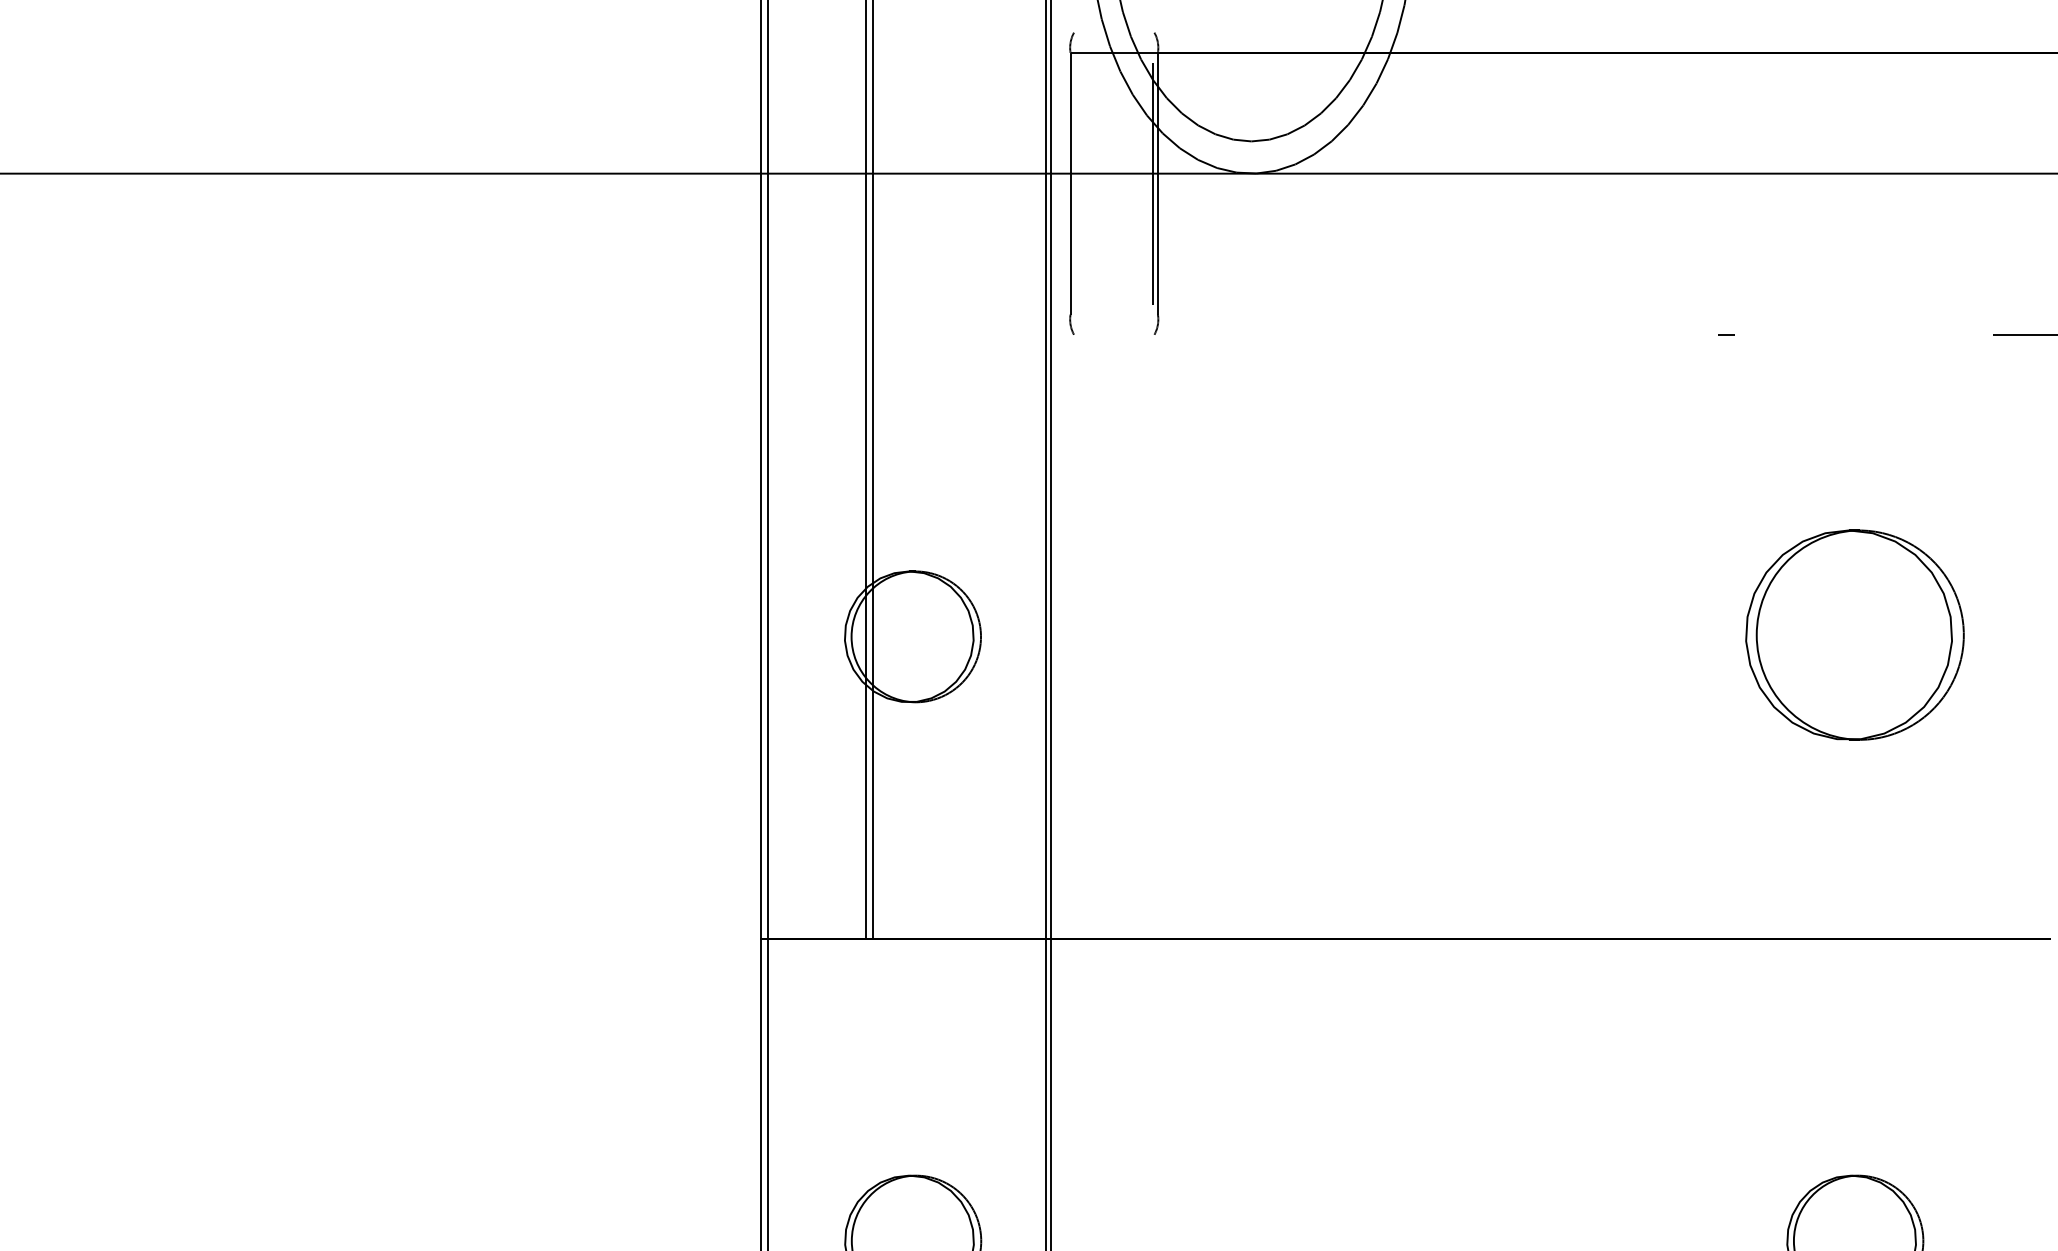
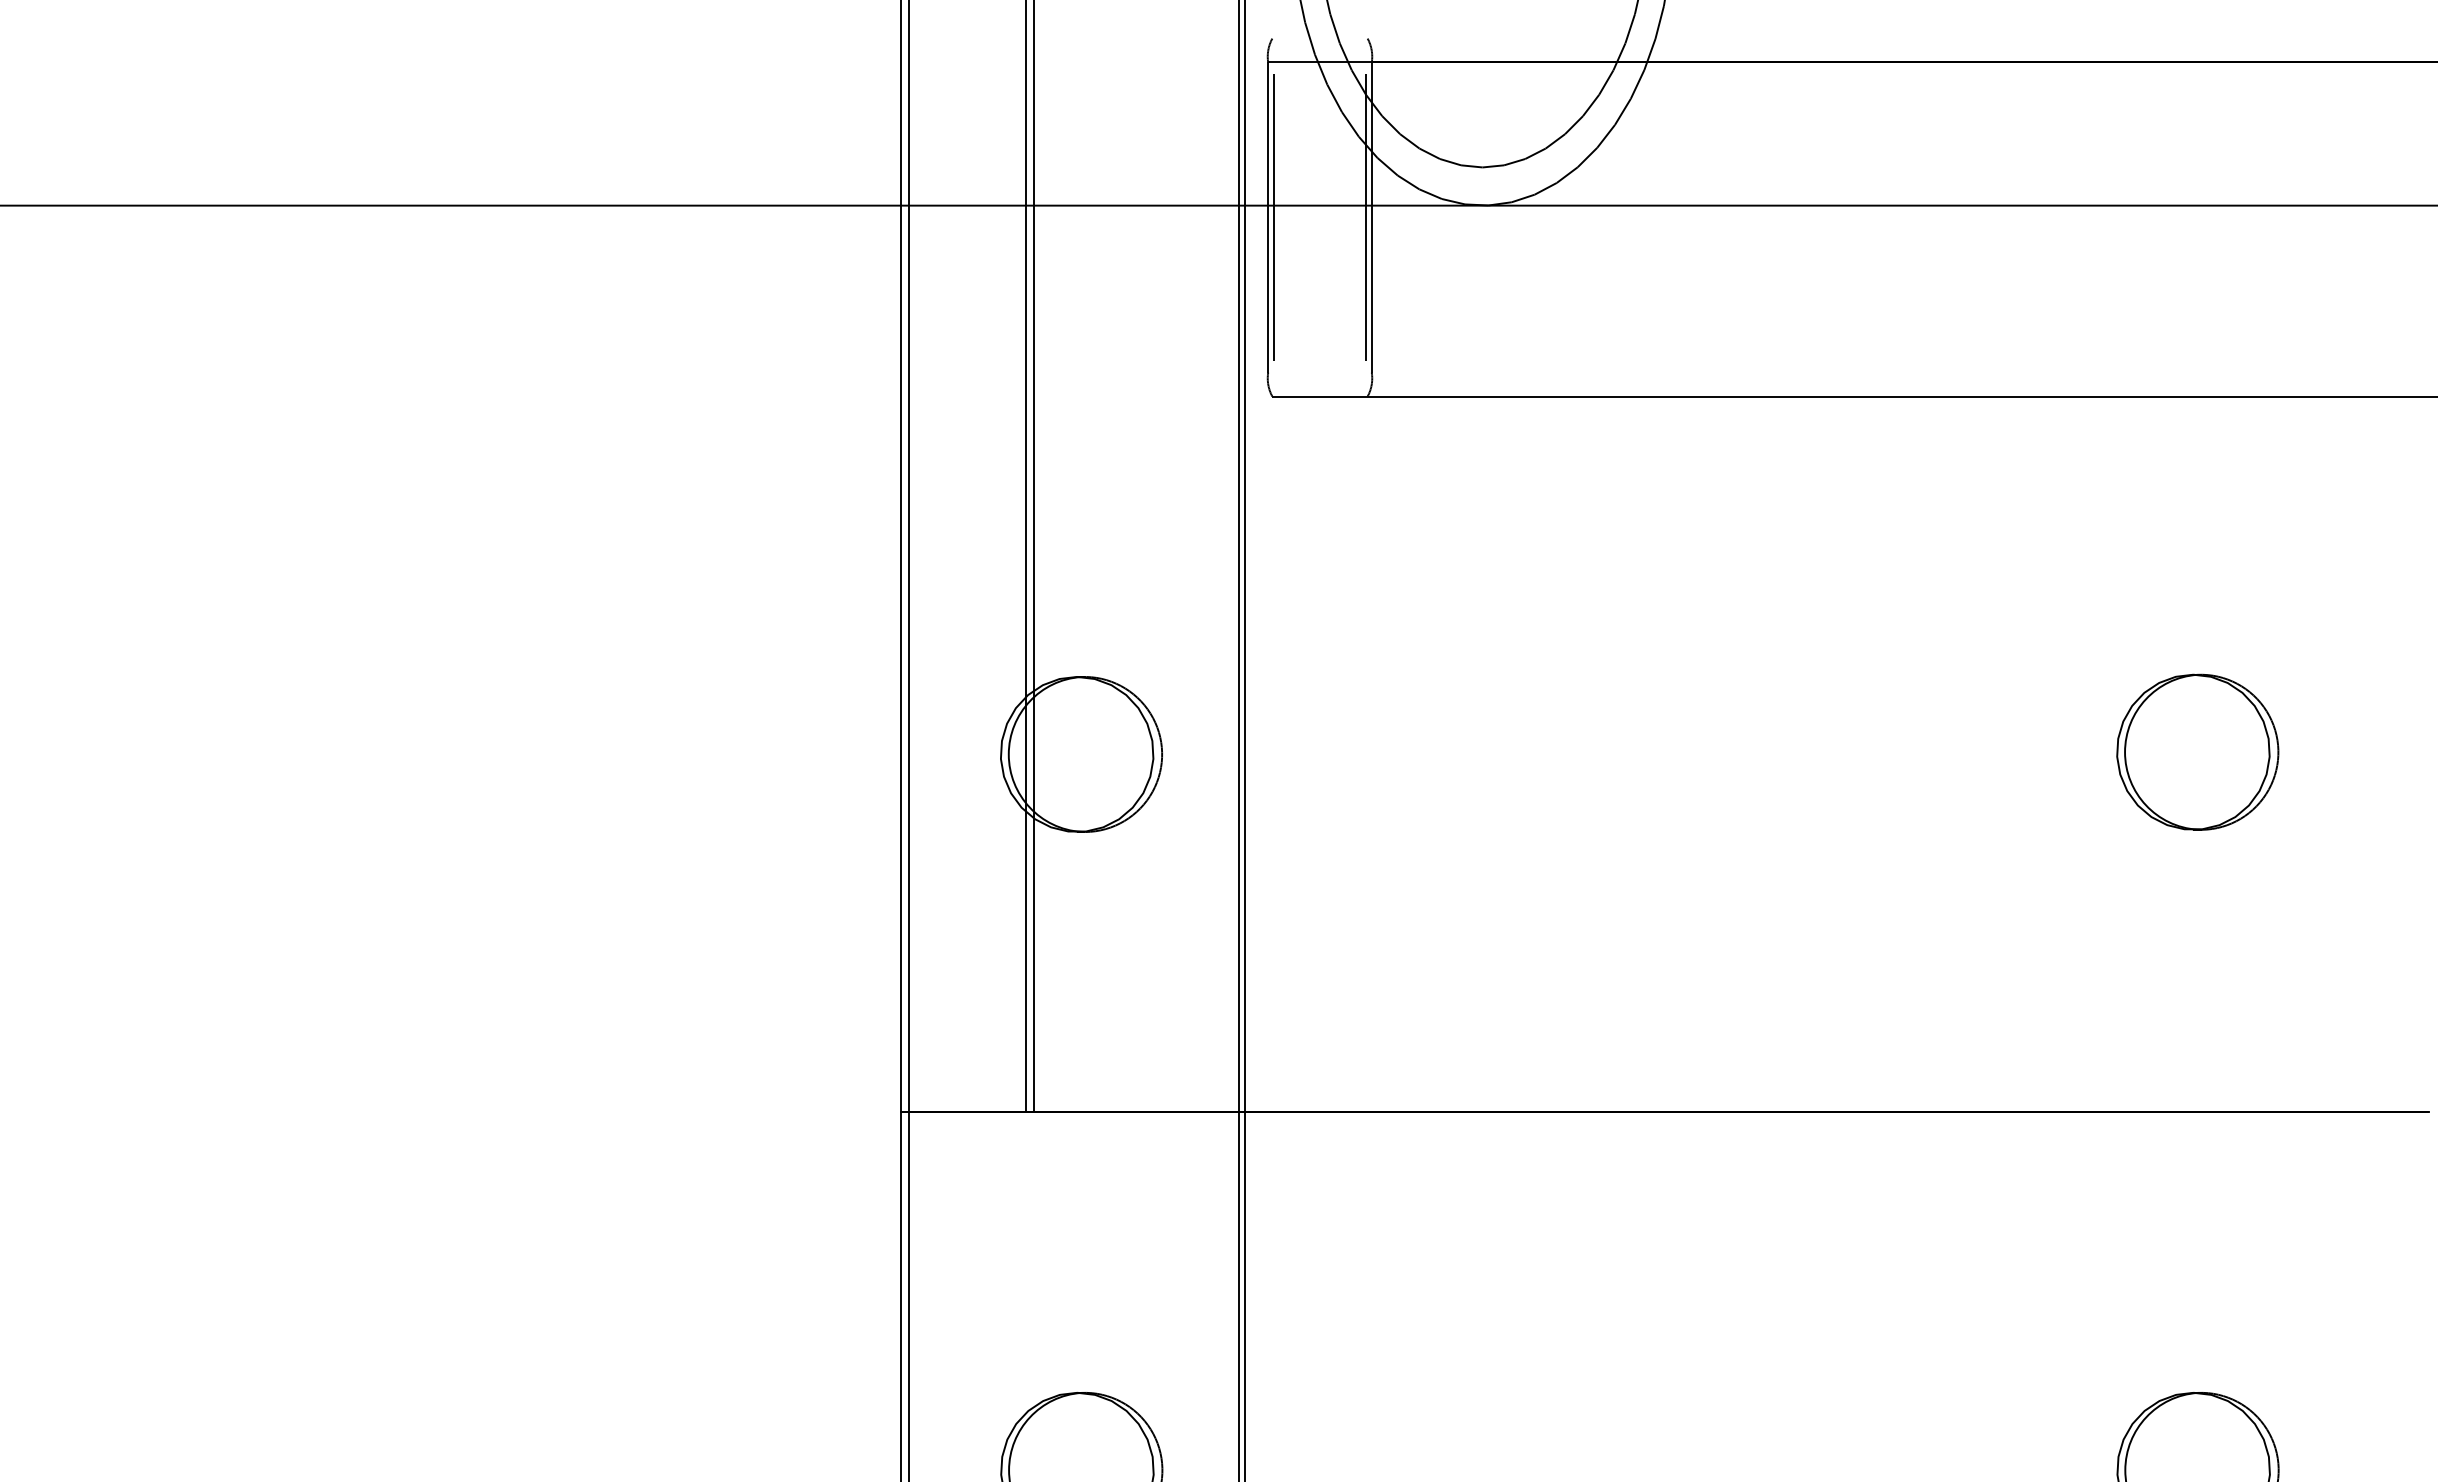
line: (1075, 183) -> (1274, 217), added
line: (1395, 334) -> (1653, 396), added
line: (1863, 334) -> (2207, 396), added
part: (1854, 634) -> (2197, 751), size x0.62

